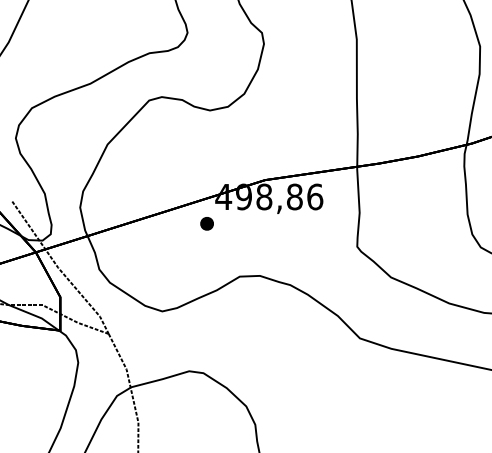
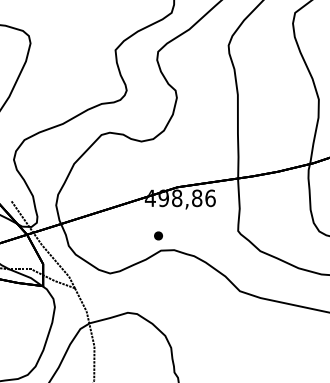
part: (207, 223) -> (158, 235), moved

